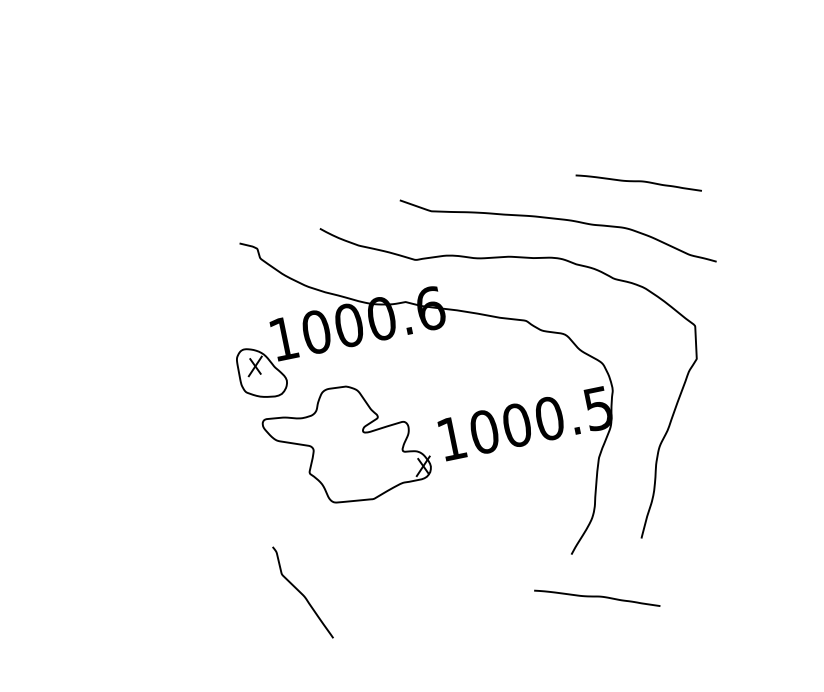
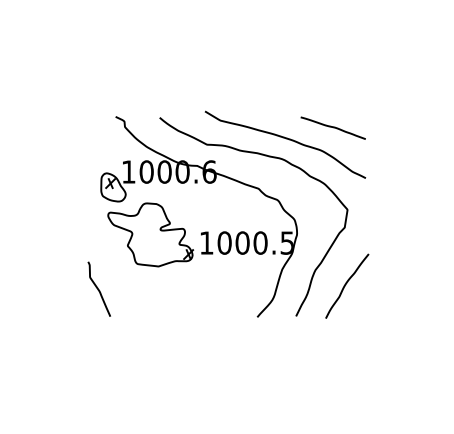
curve: (721, 461) -> (346, 284), added
curve: (301, 591) -> (98, 288), moved
curve: (595, 597) -> (265, 342), removed

